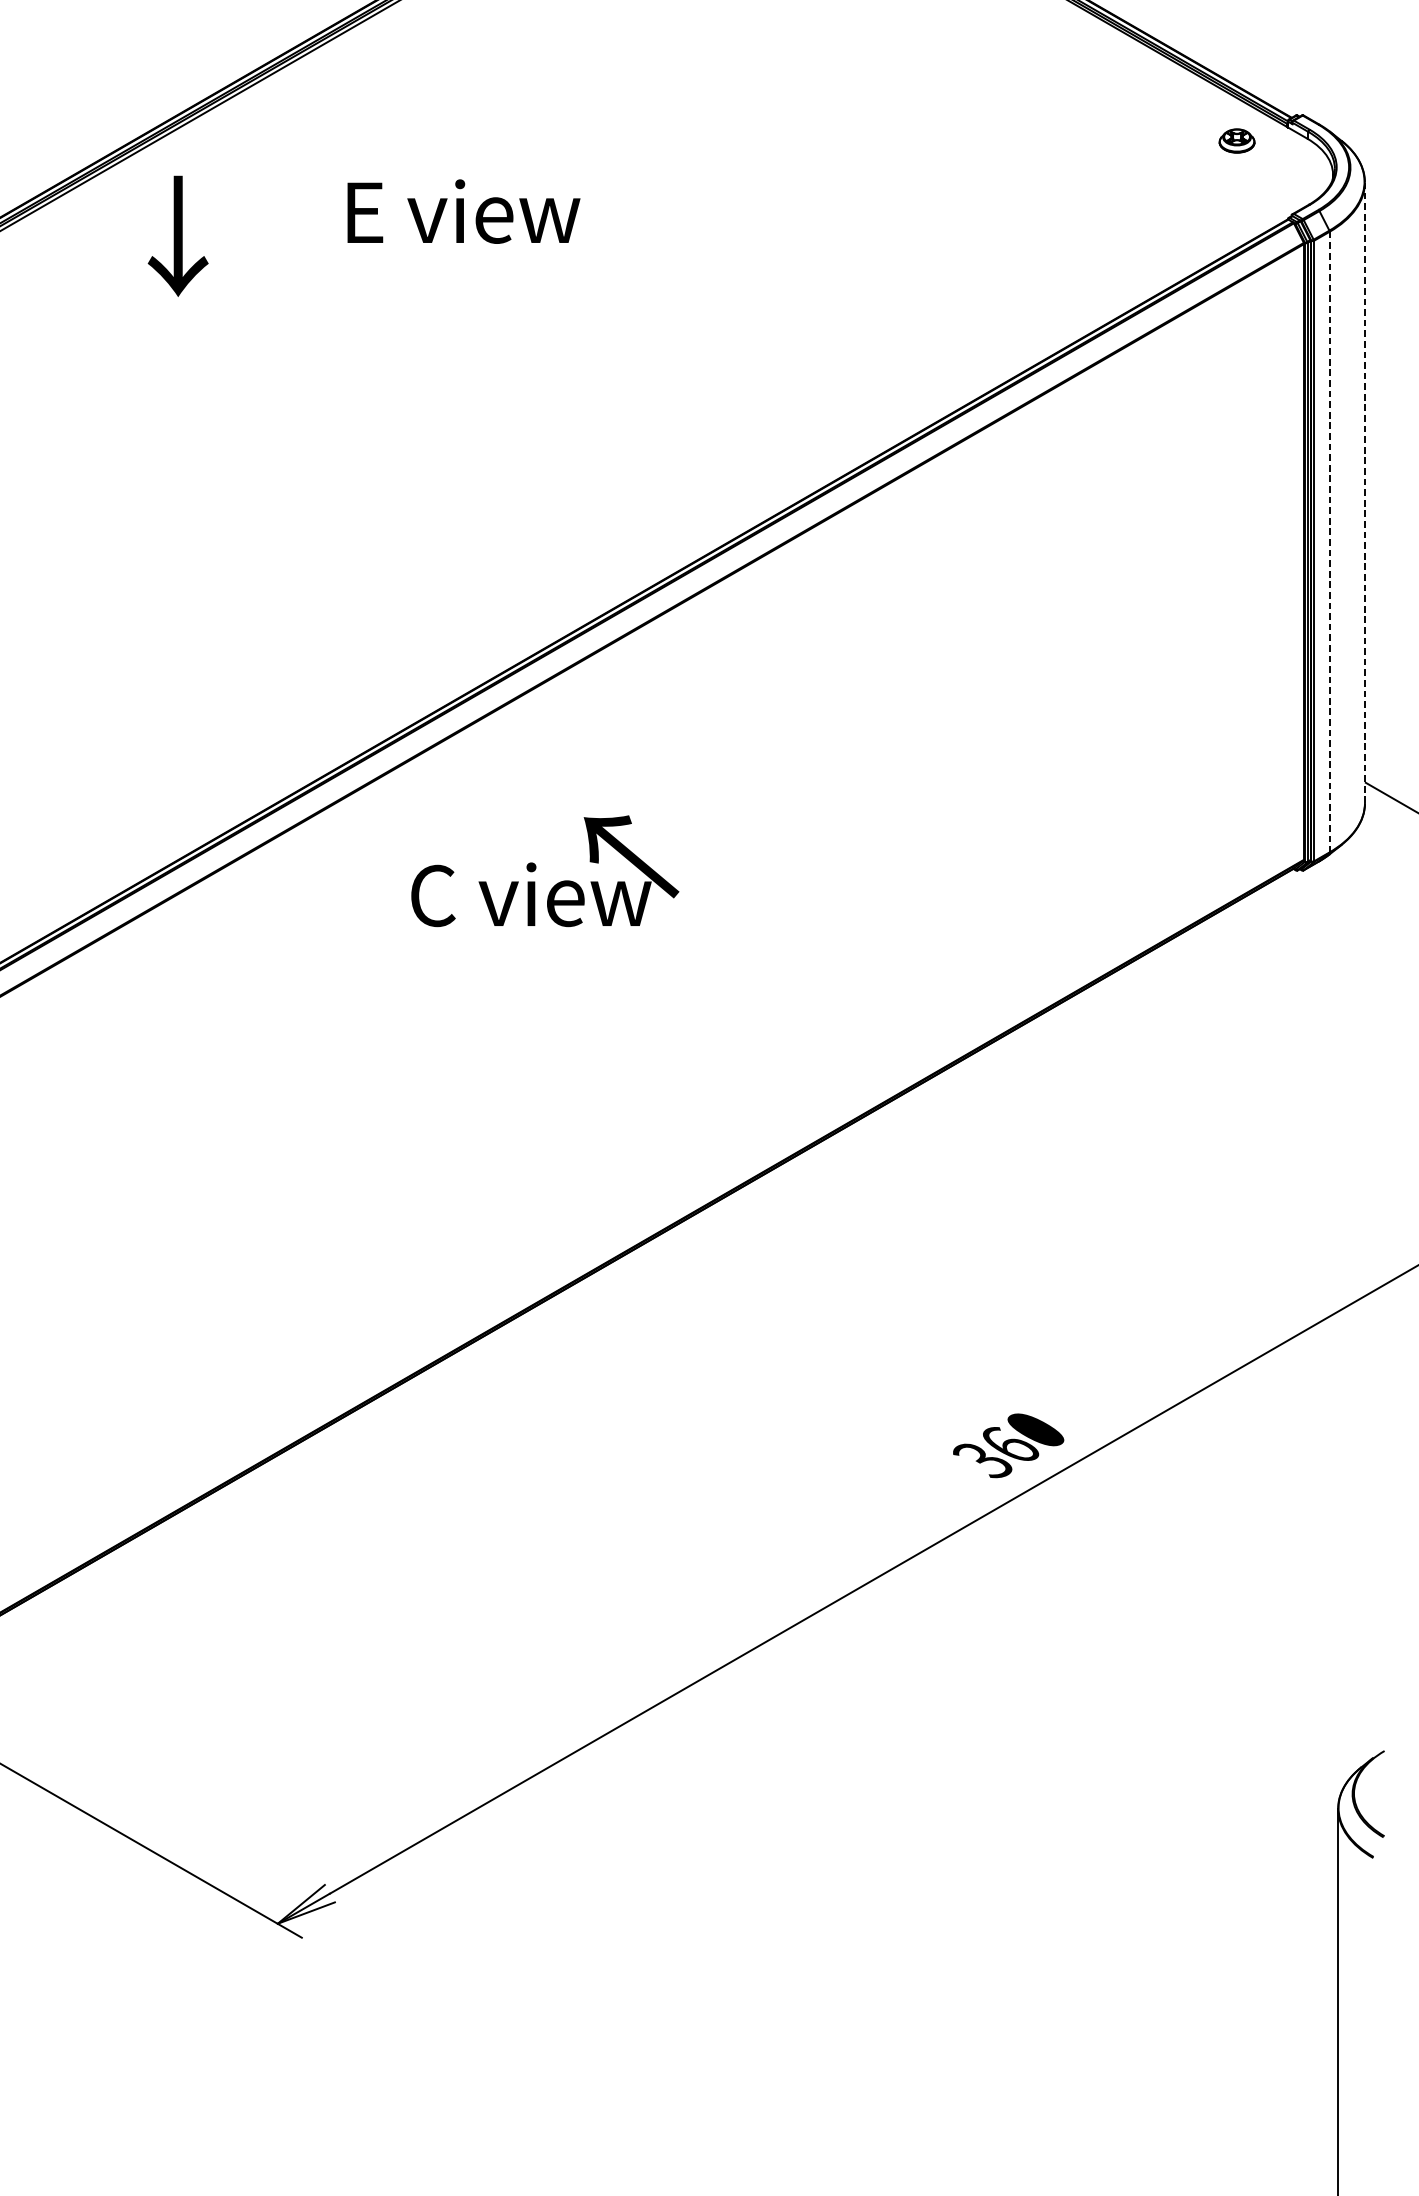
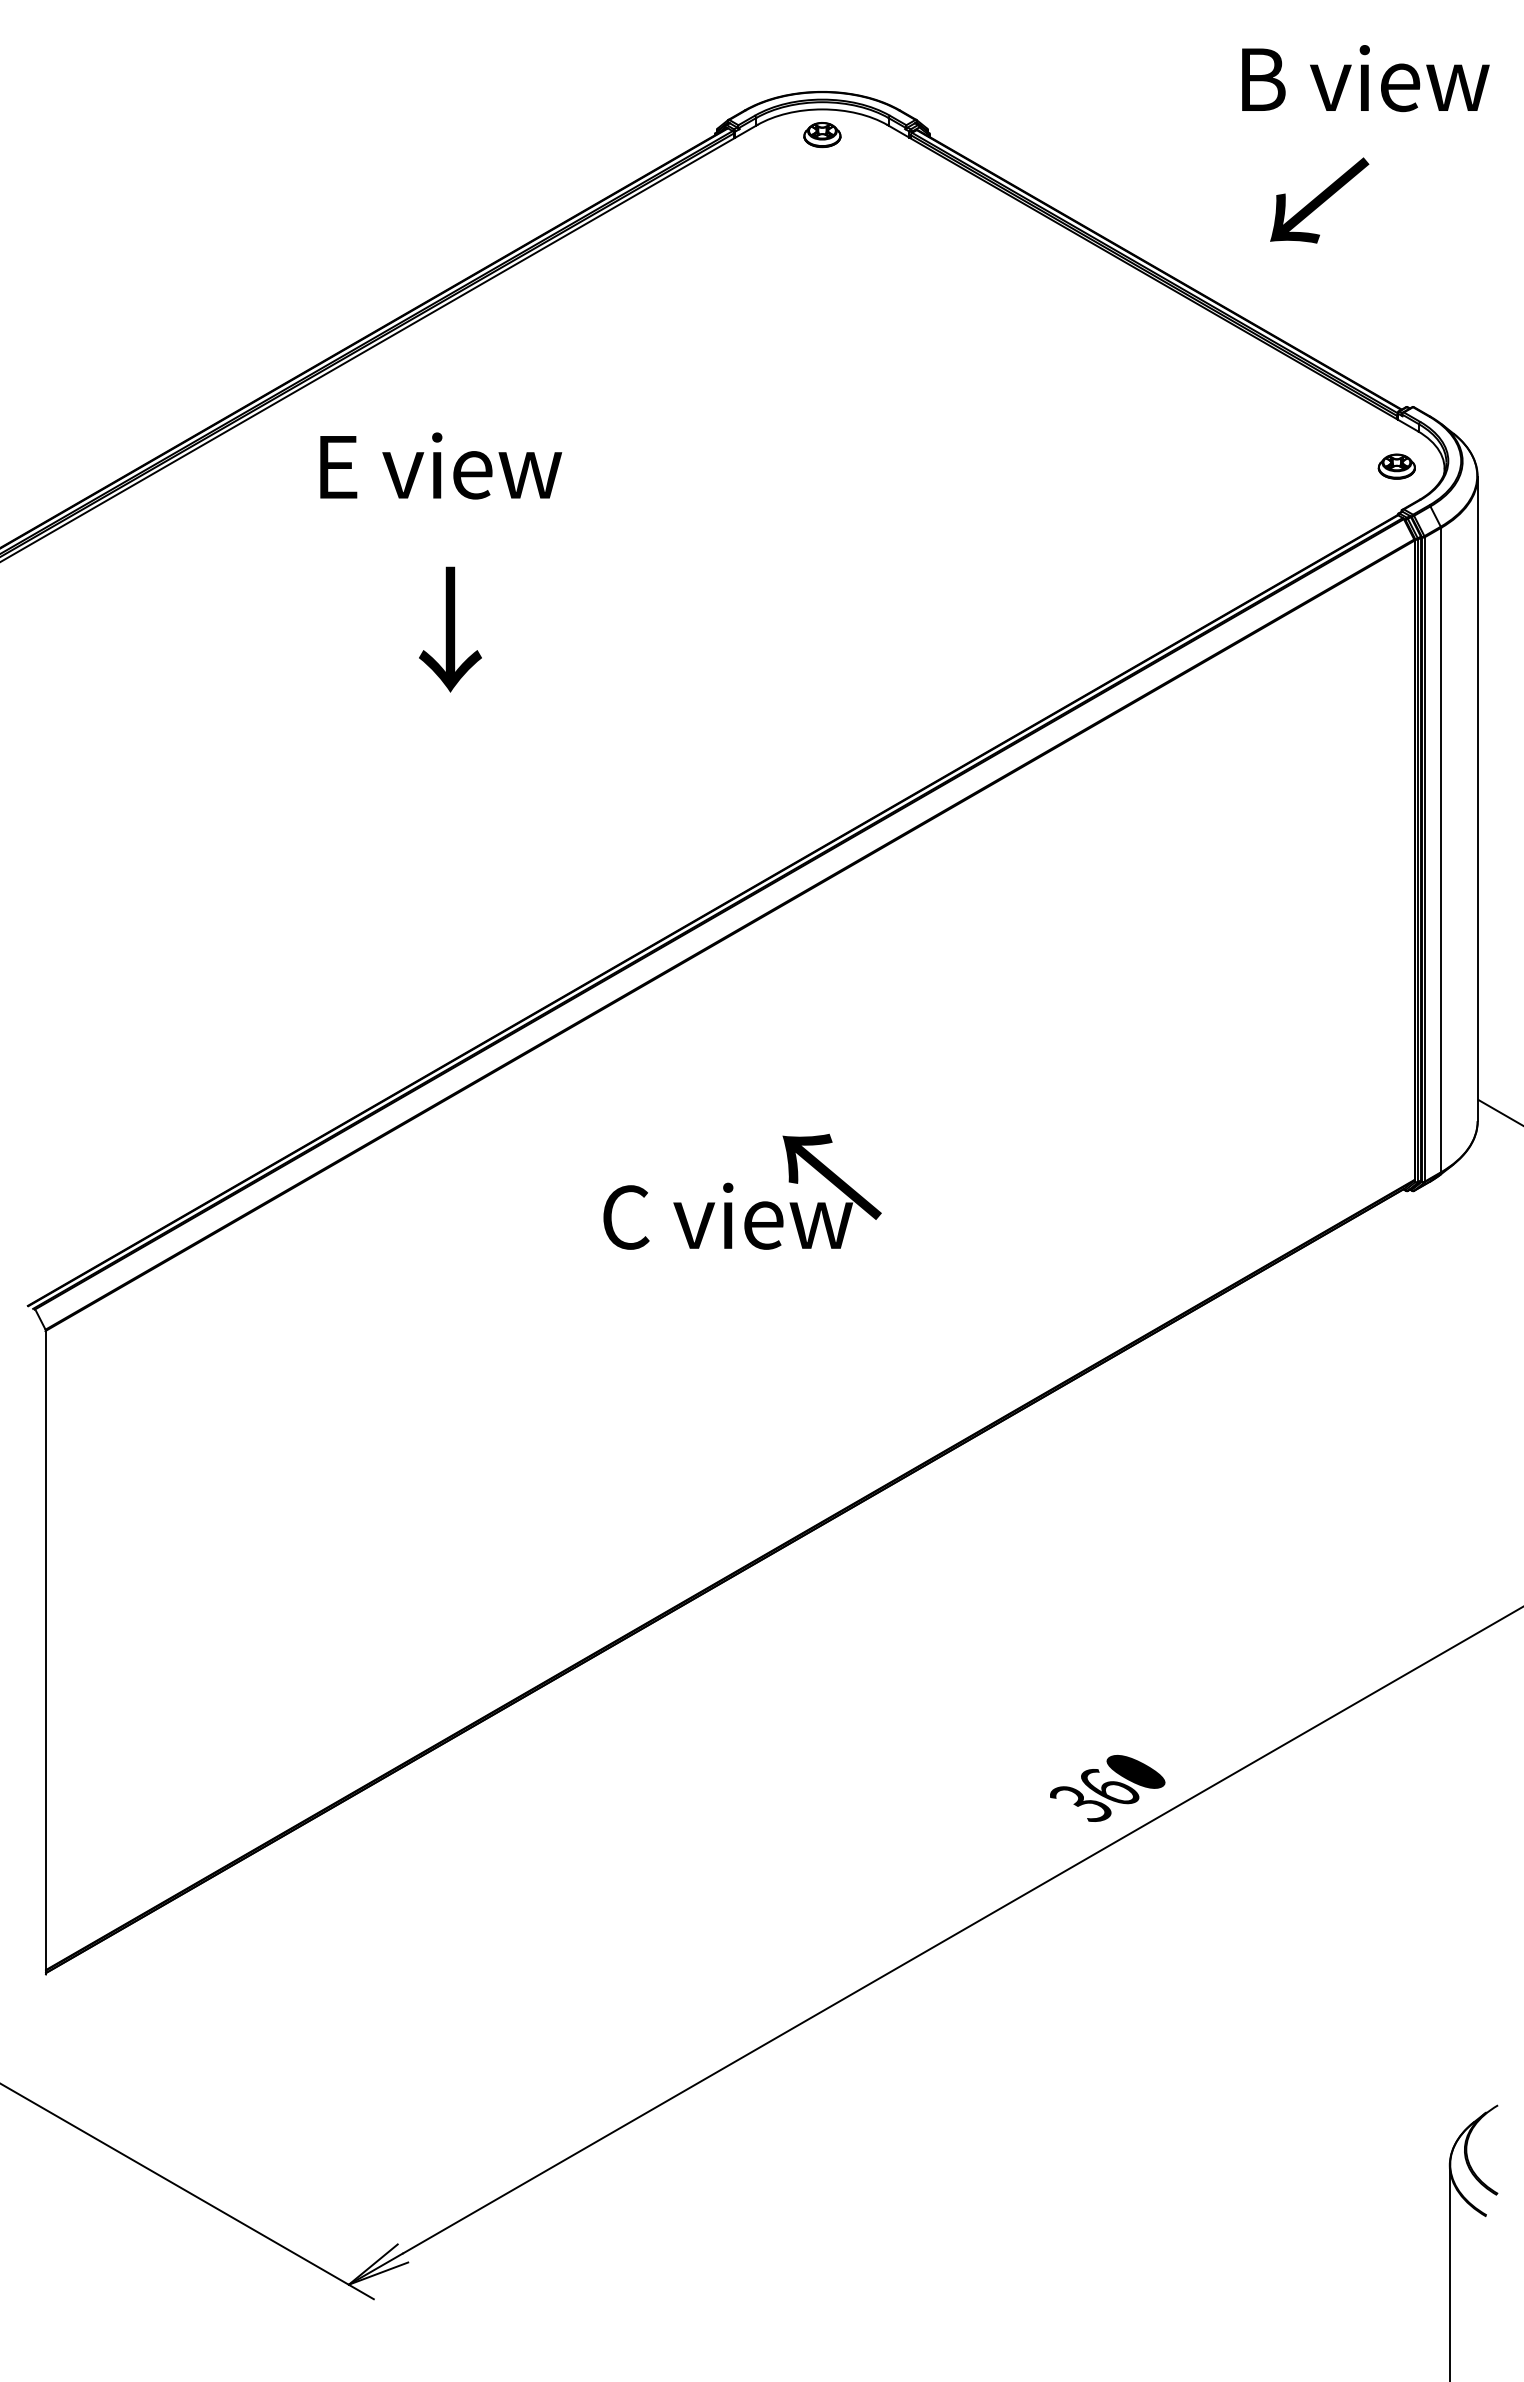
part: (1236, 140) -> (1396, 466), moved
text: (464, 211) -> (441, 465), moved
text: (178, 236) -> (450, 629), moved
line: (1364, 492) -> (1477, 798), dashed -> solid
line: (1330, 542) -> (1441, 850), dashed -> solid
text: (545, 870) -> (742, 1191), moved

